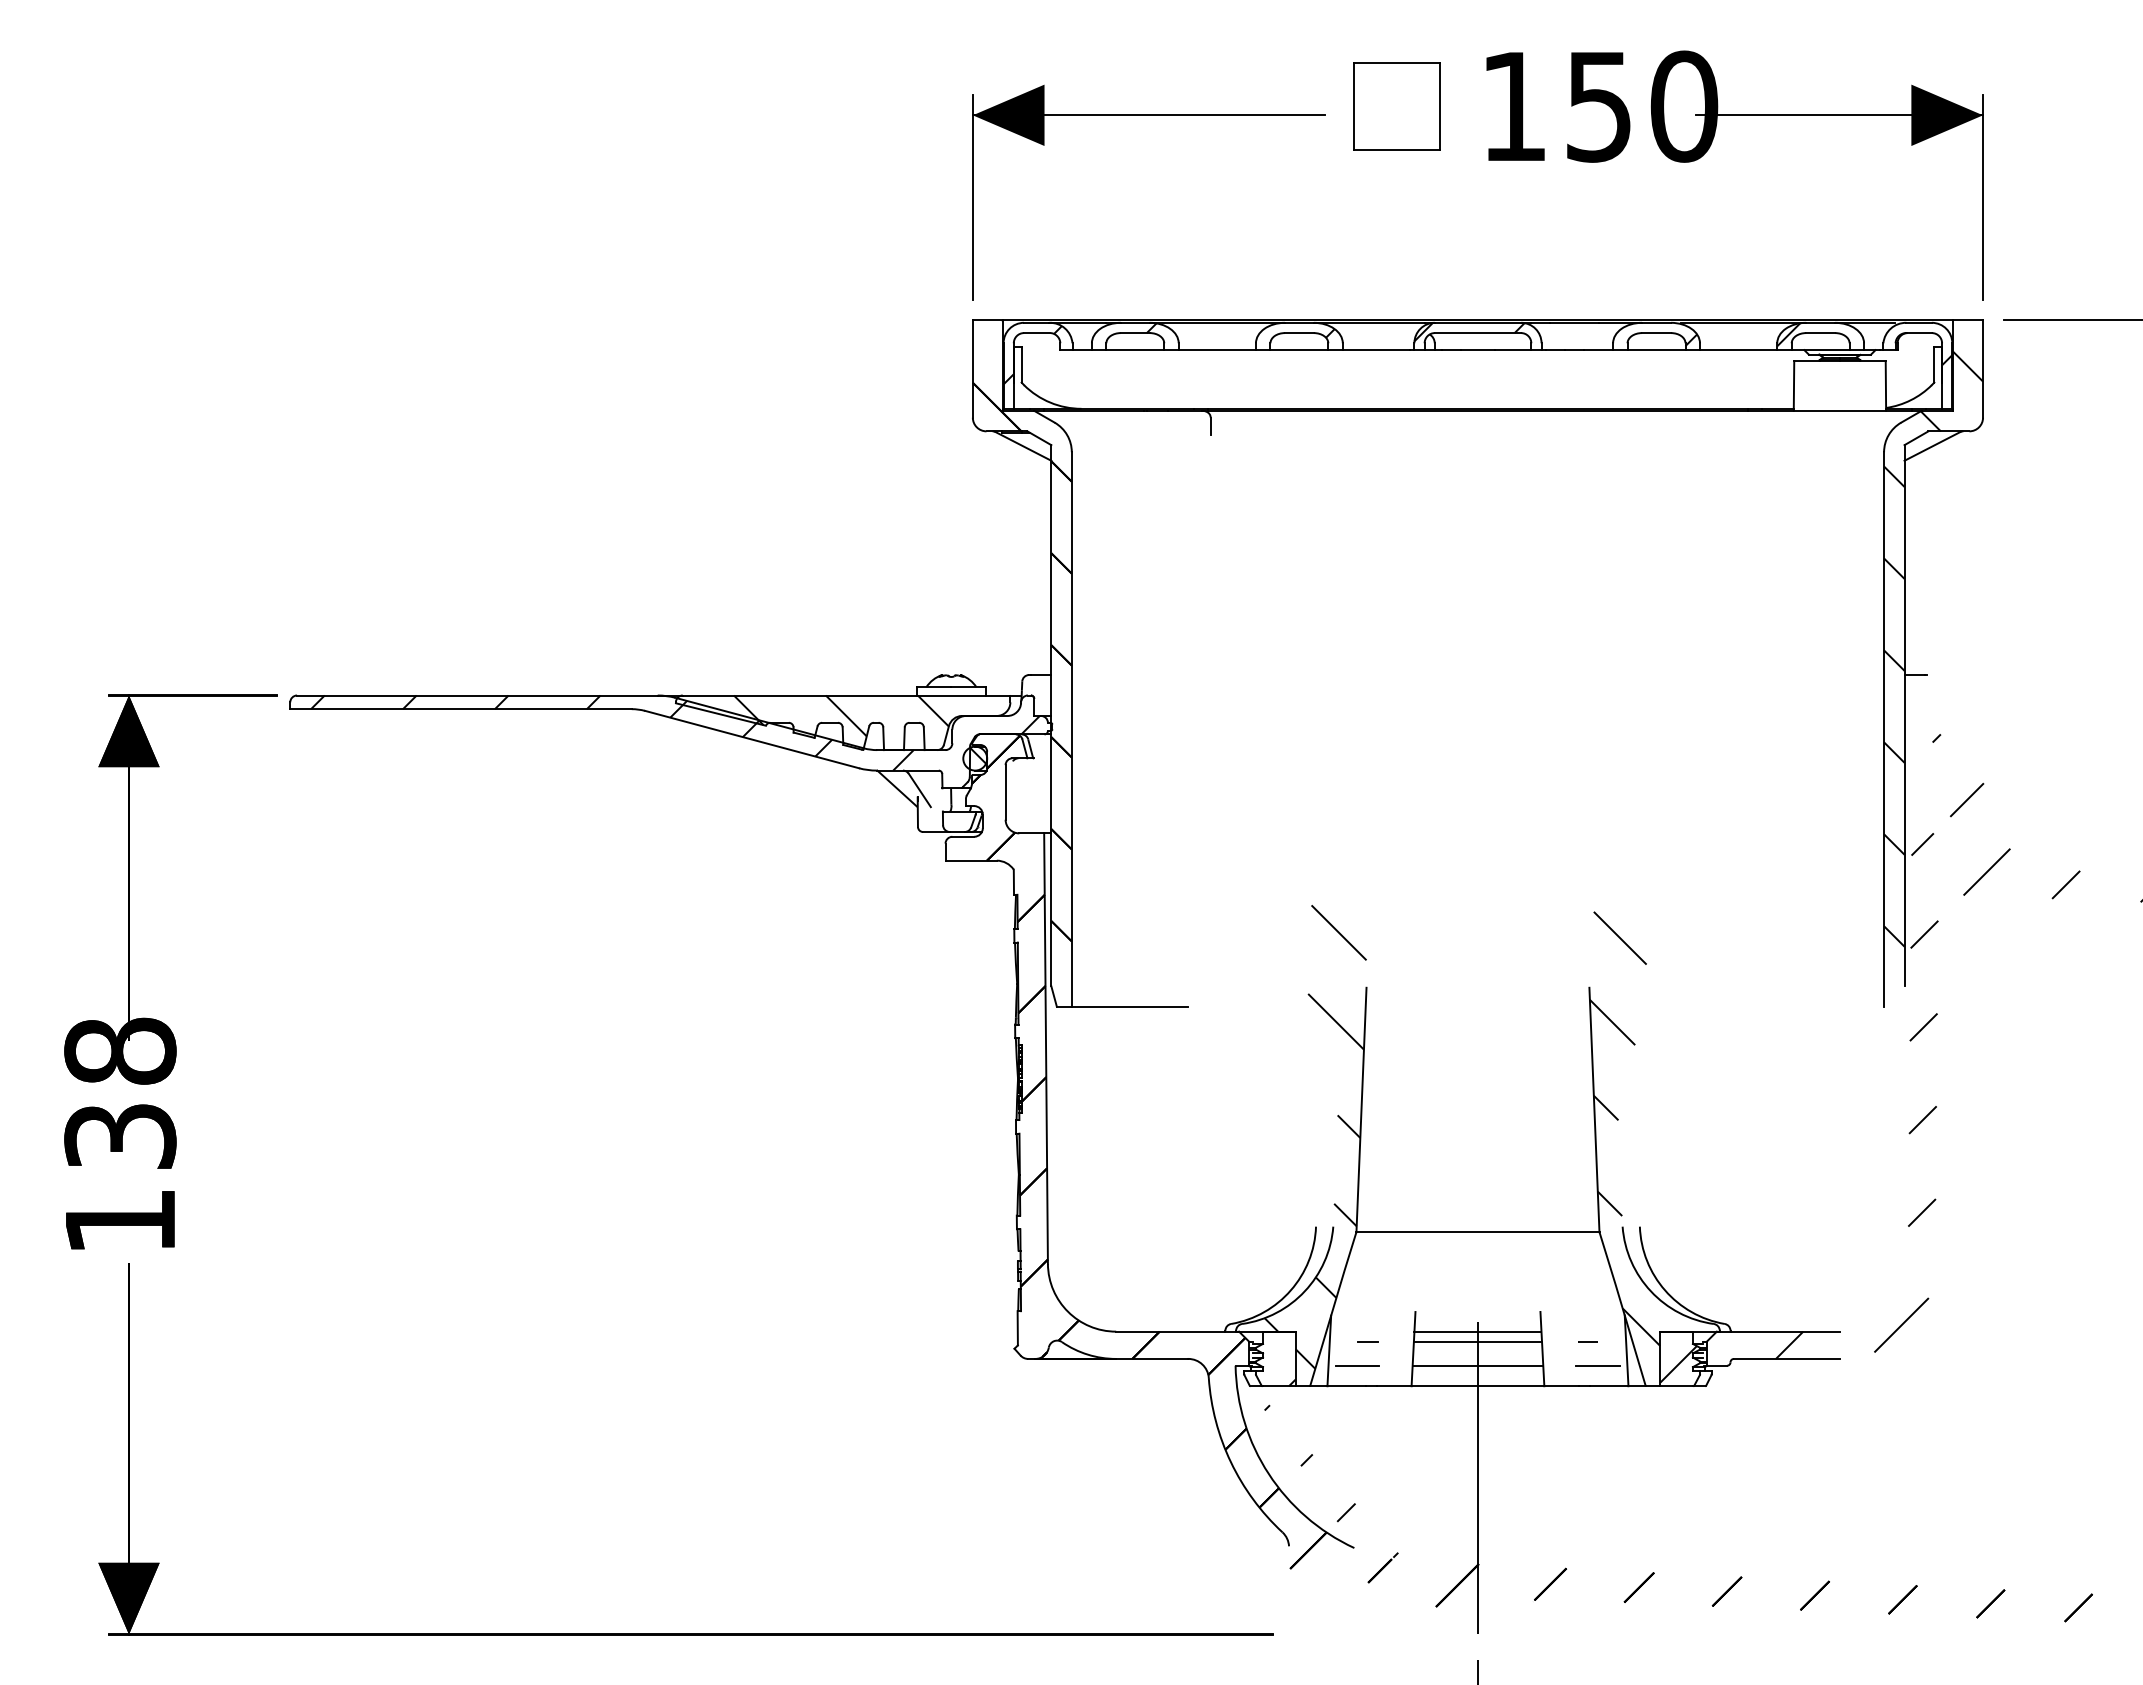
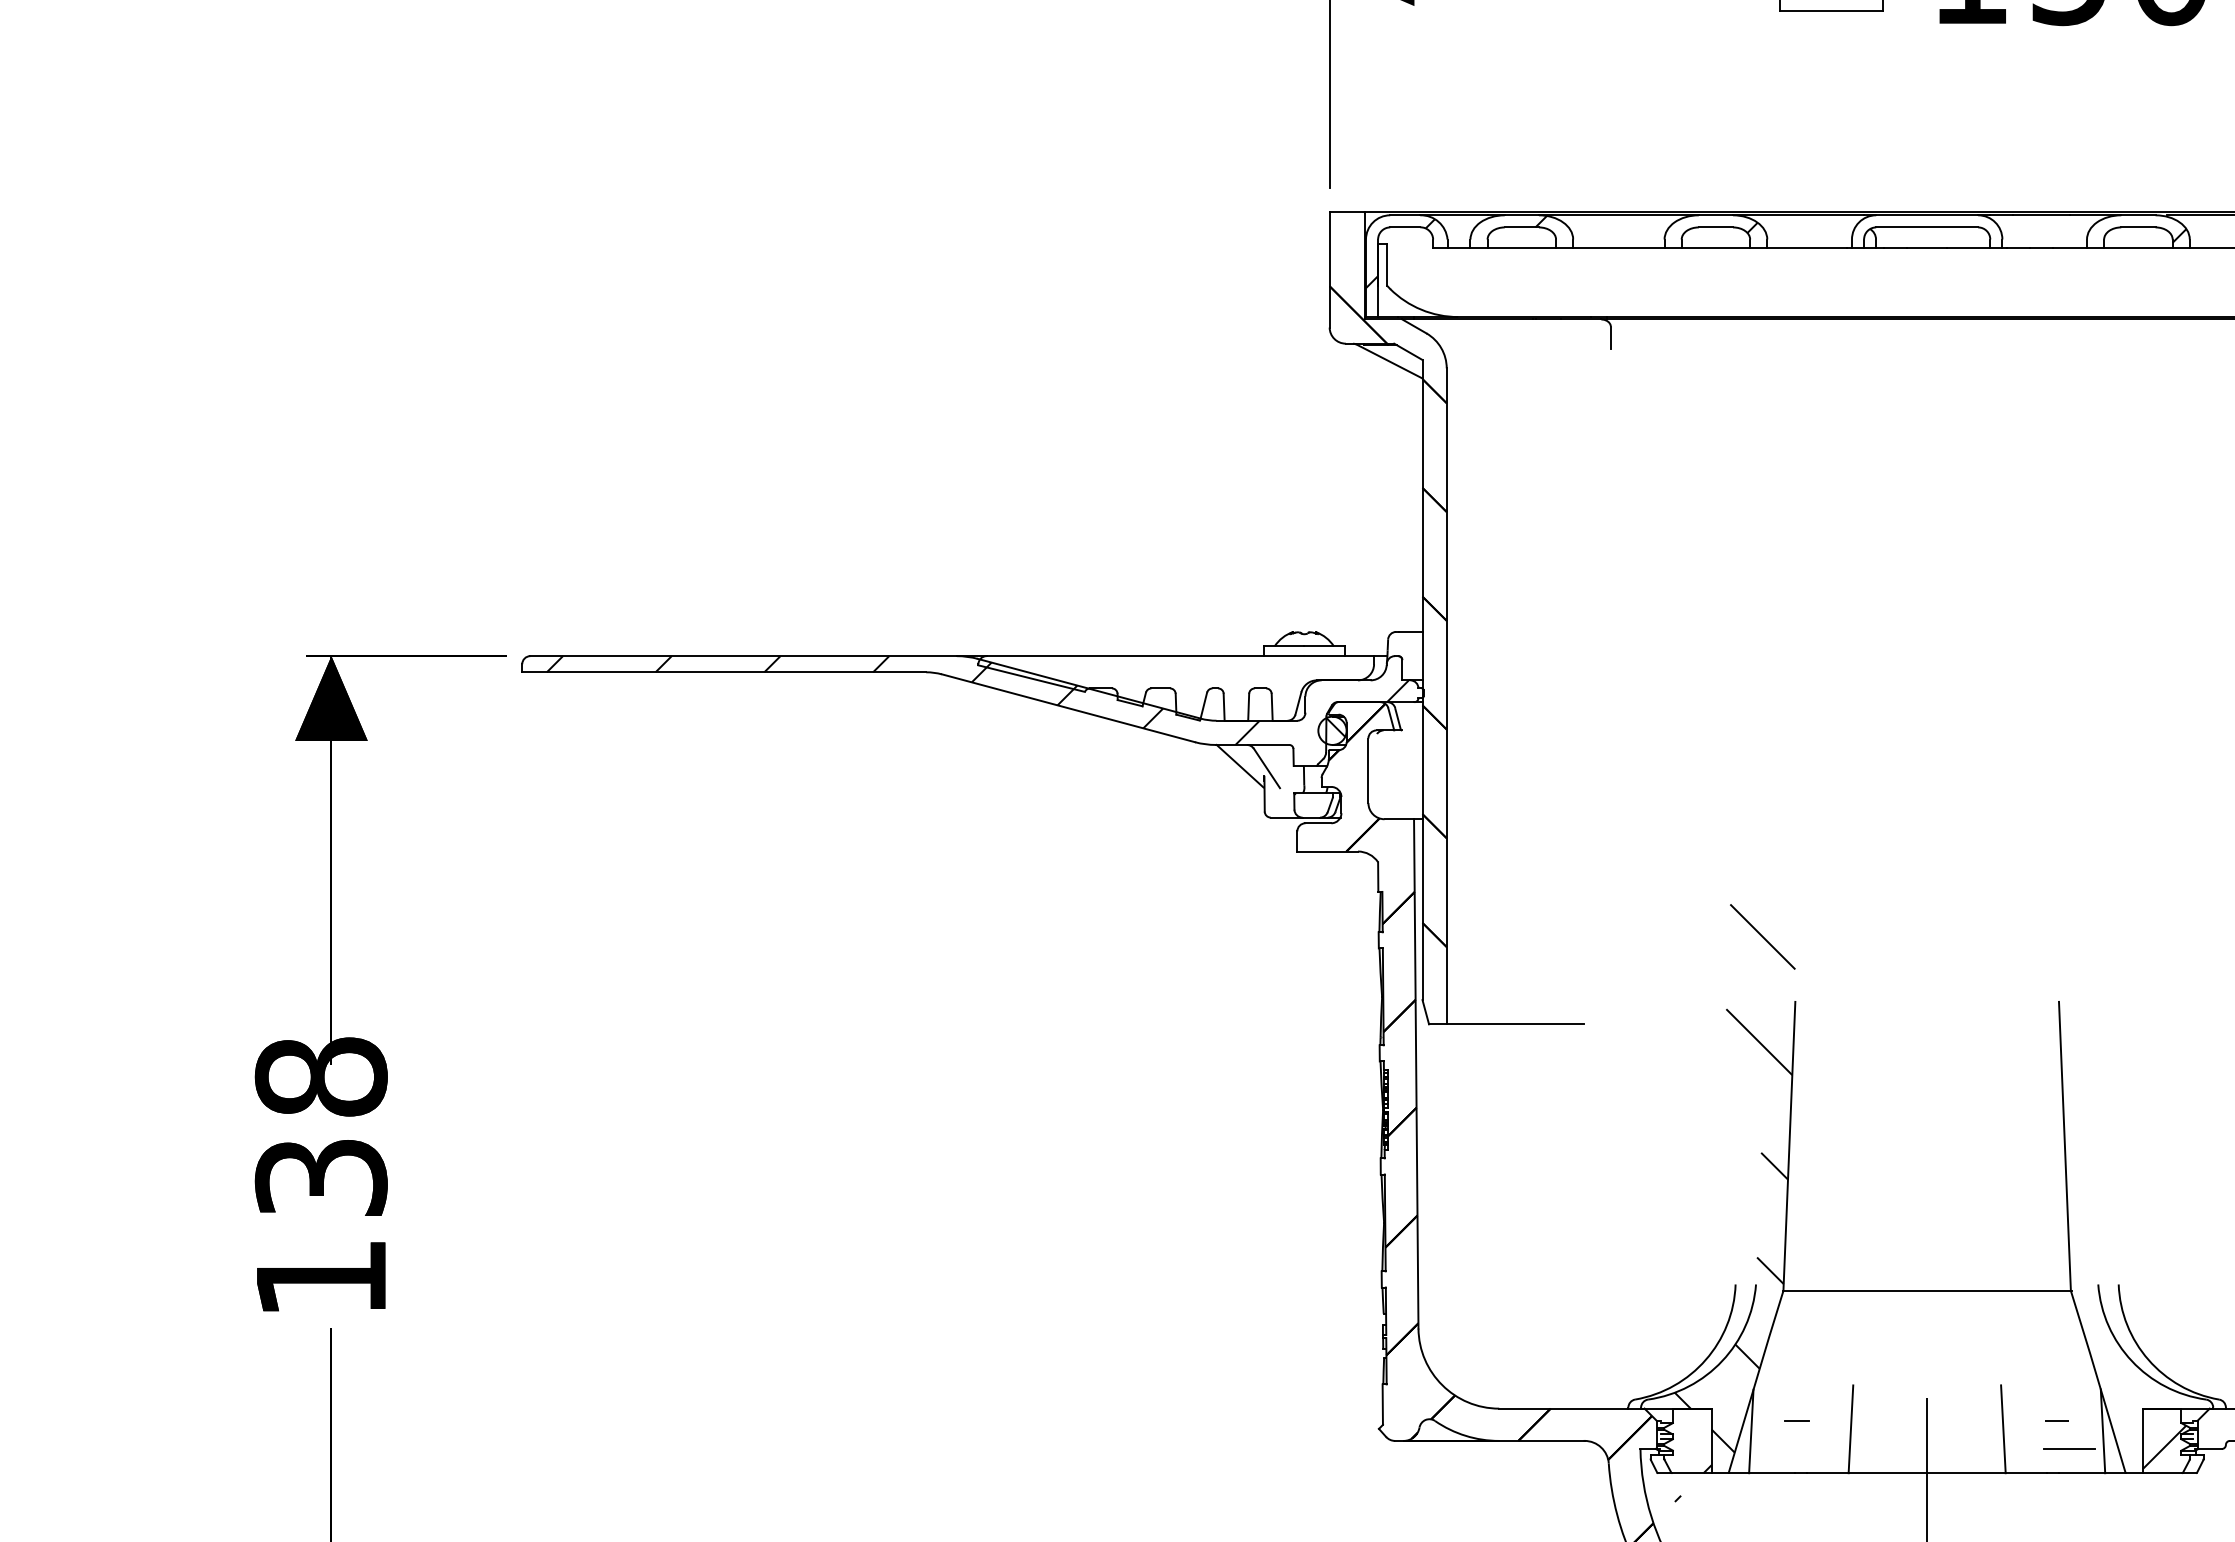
hatch: (1469, 331) -> (1917, 225), removed
hatch: (871, 715) -> (1209, 679), removed
hatch: (1624, 1128) -> (2100, 1168), removed
line: (1477, 1331) -> (1926, 1408), removed
line: (1477, 1341) -> (1926, 1420), removed
line: (1357, 1365) -> (1784, 1448), removed
line: (1477, 1365) -> (1926, 1448), removed

